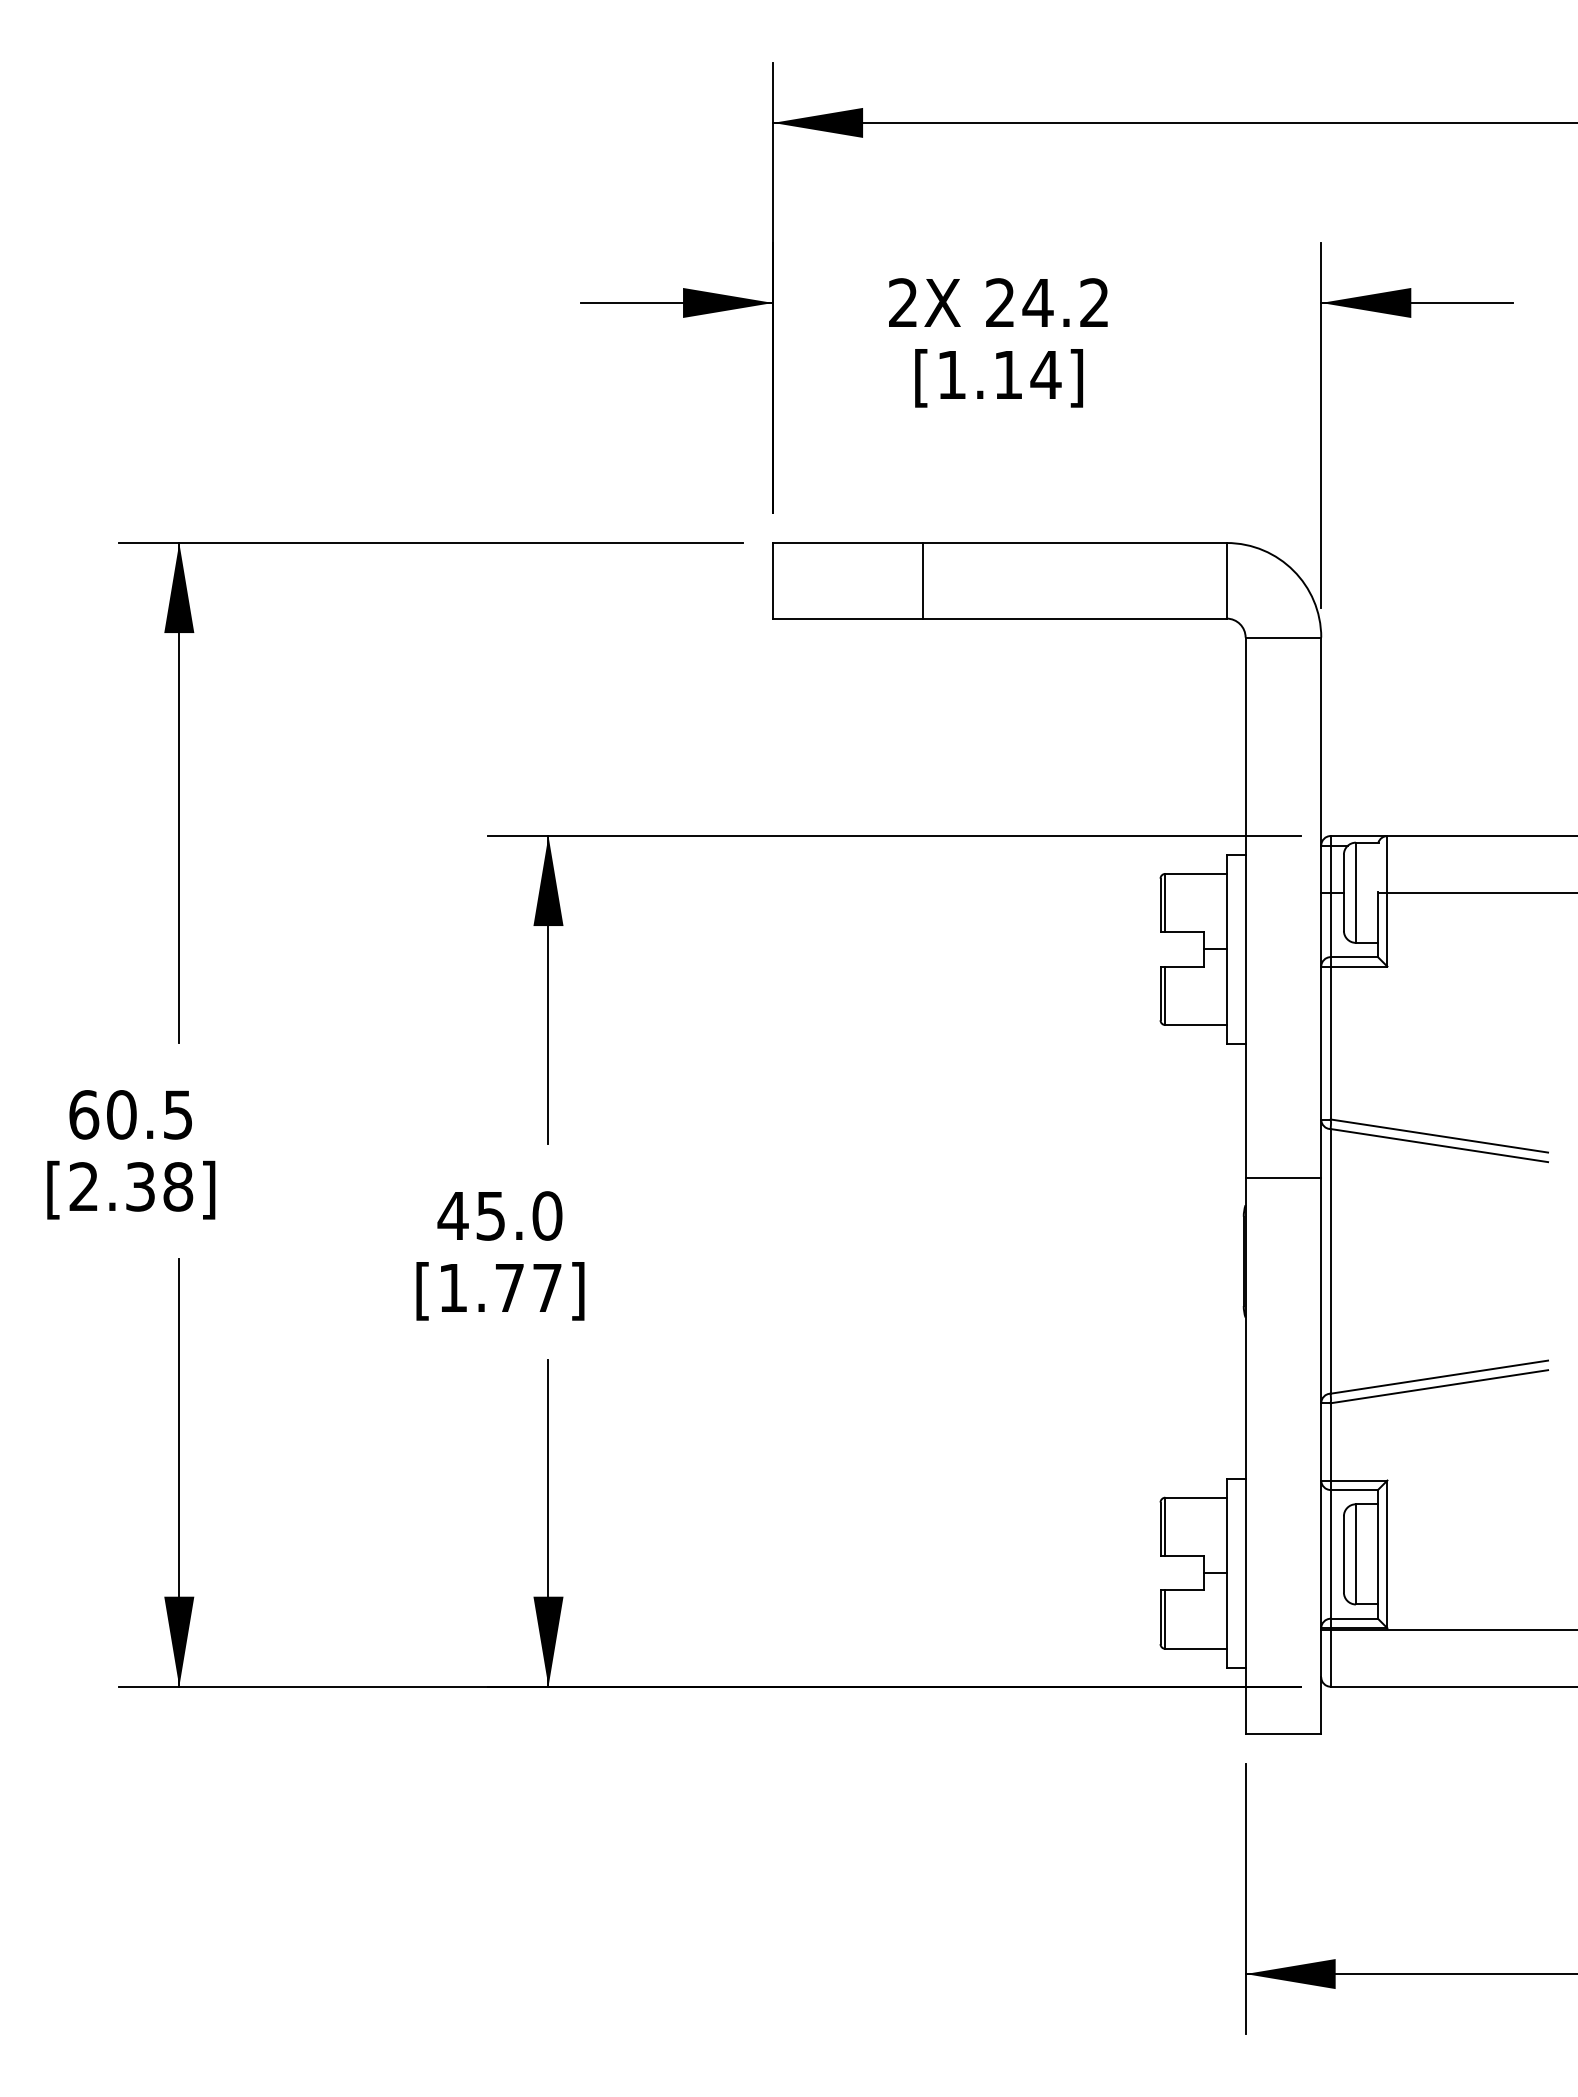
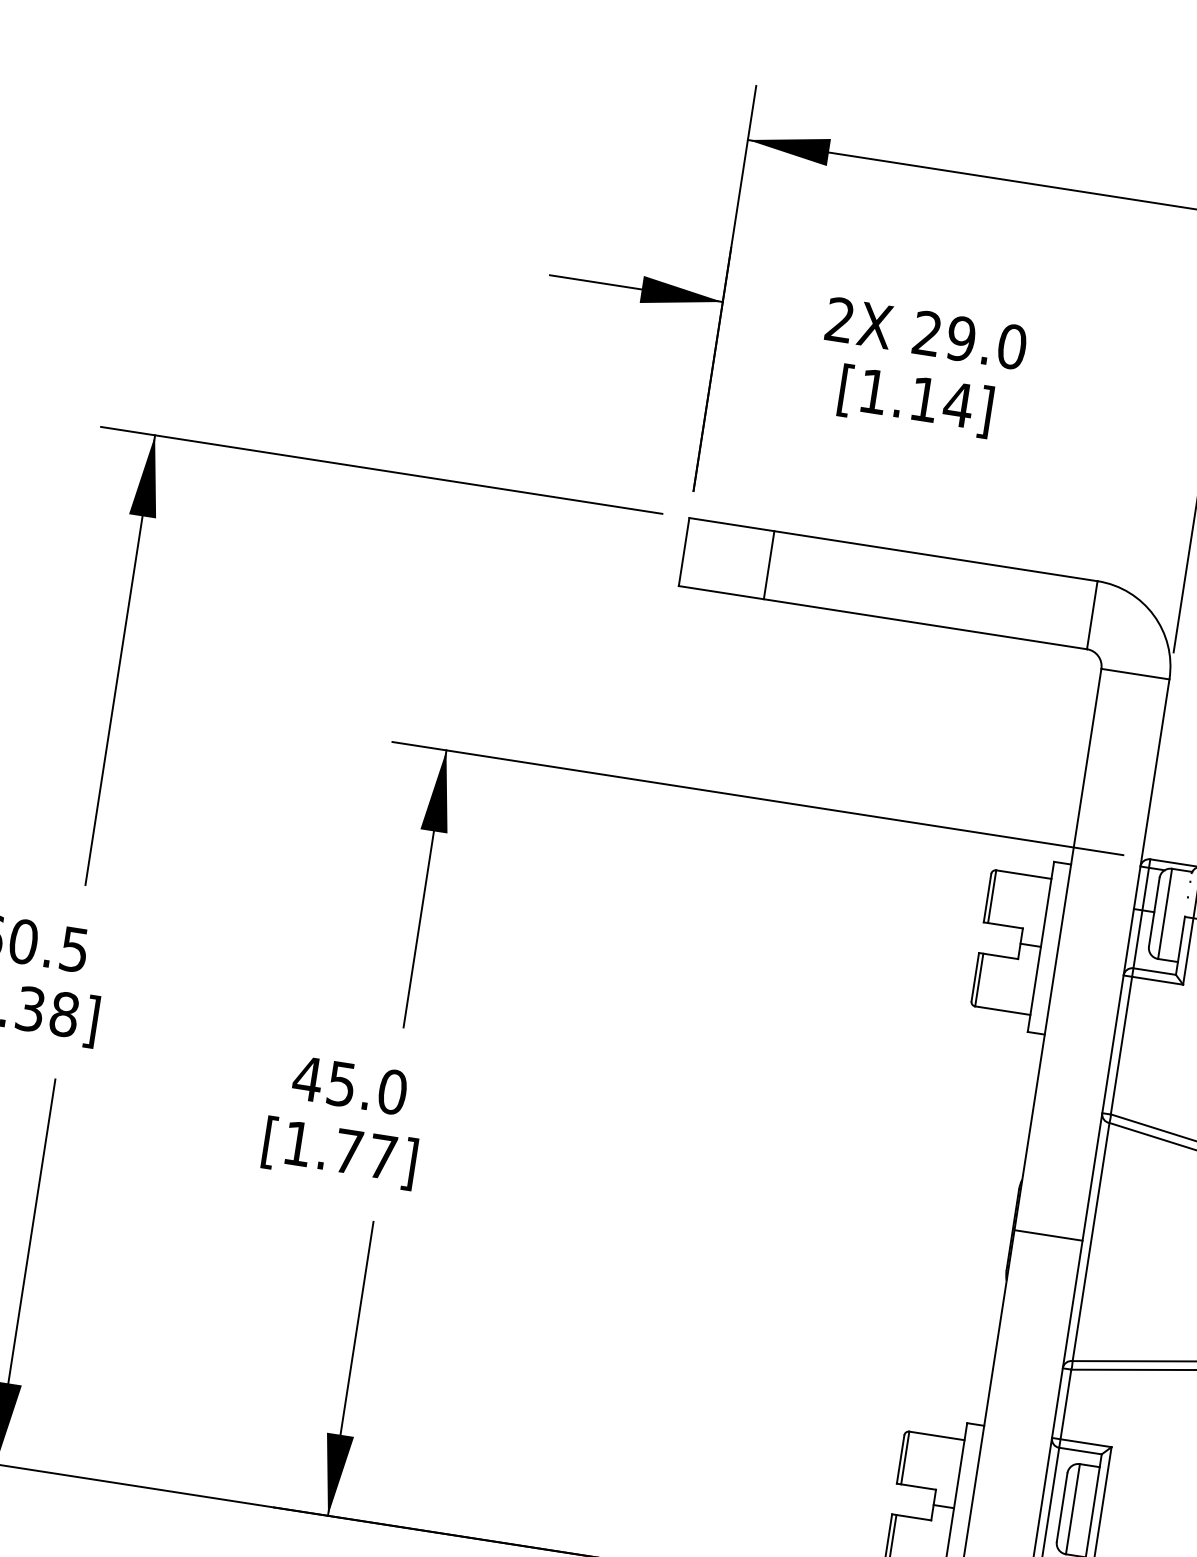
text: (1065, 302) -> (986, 342), 24.2 -> 29.0
line: (922, 580) -> (769, 564), moved
line: (1283, 1178) -> (1048, 1235), moved

